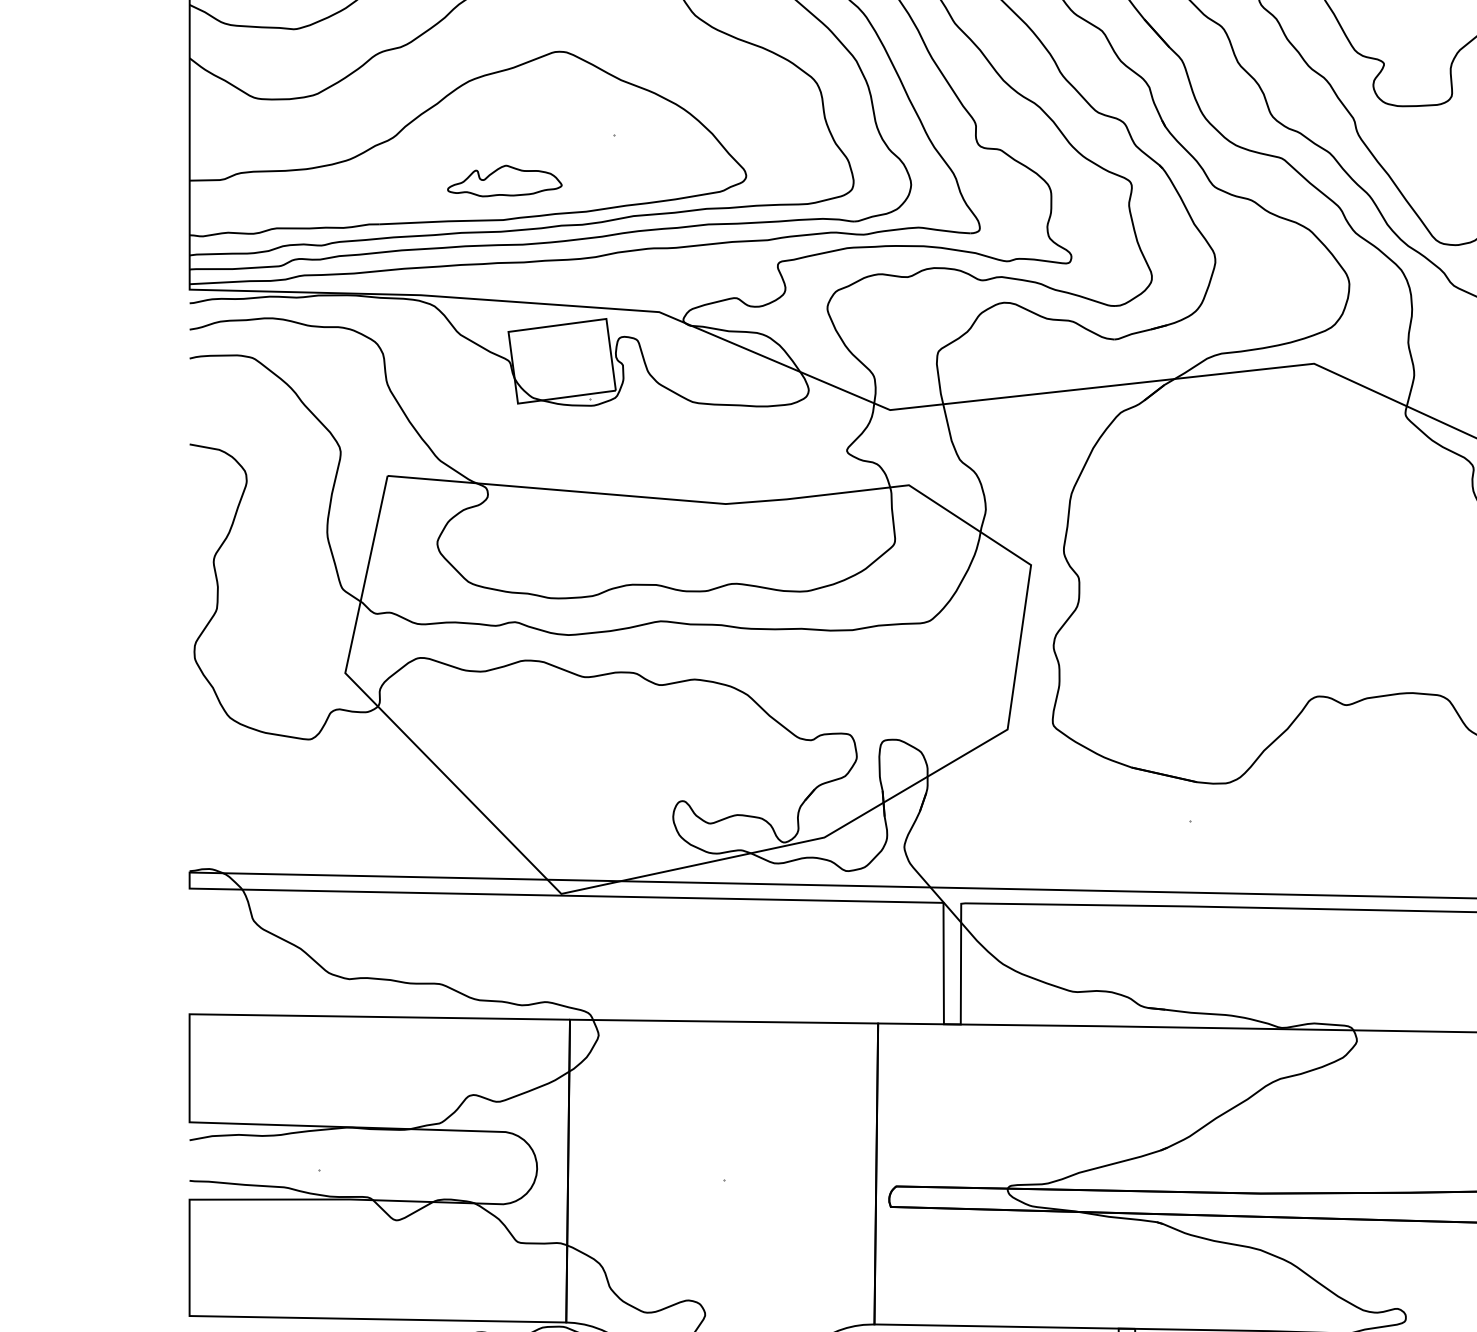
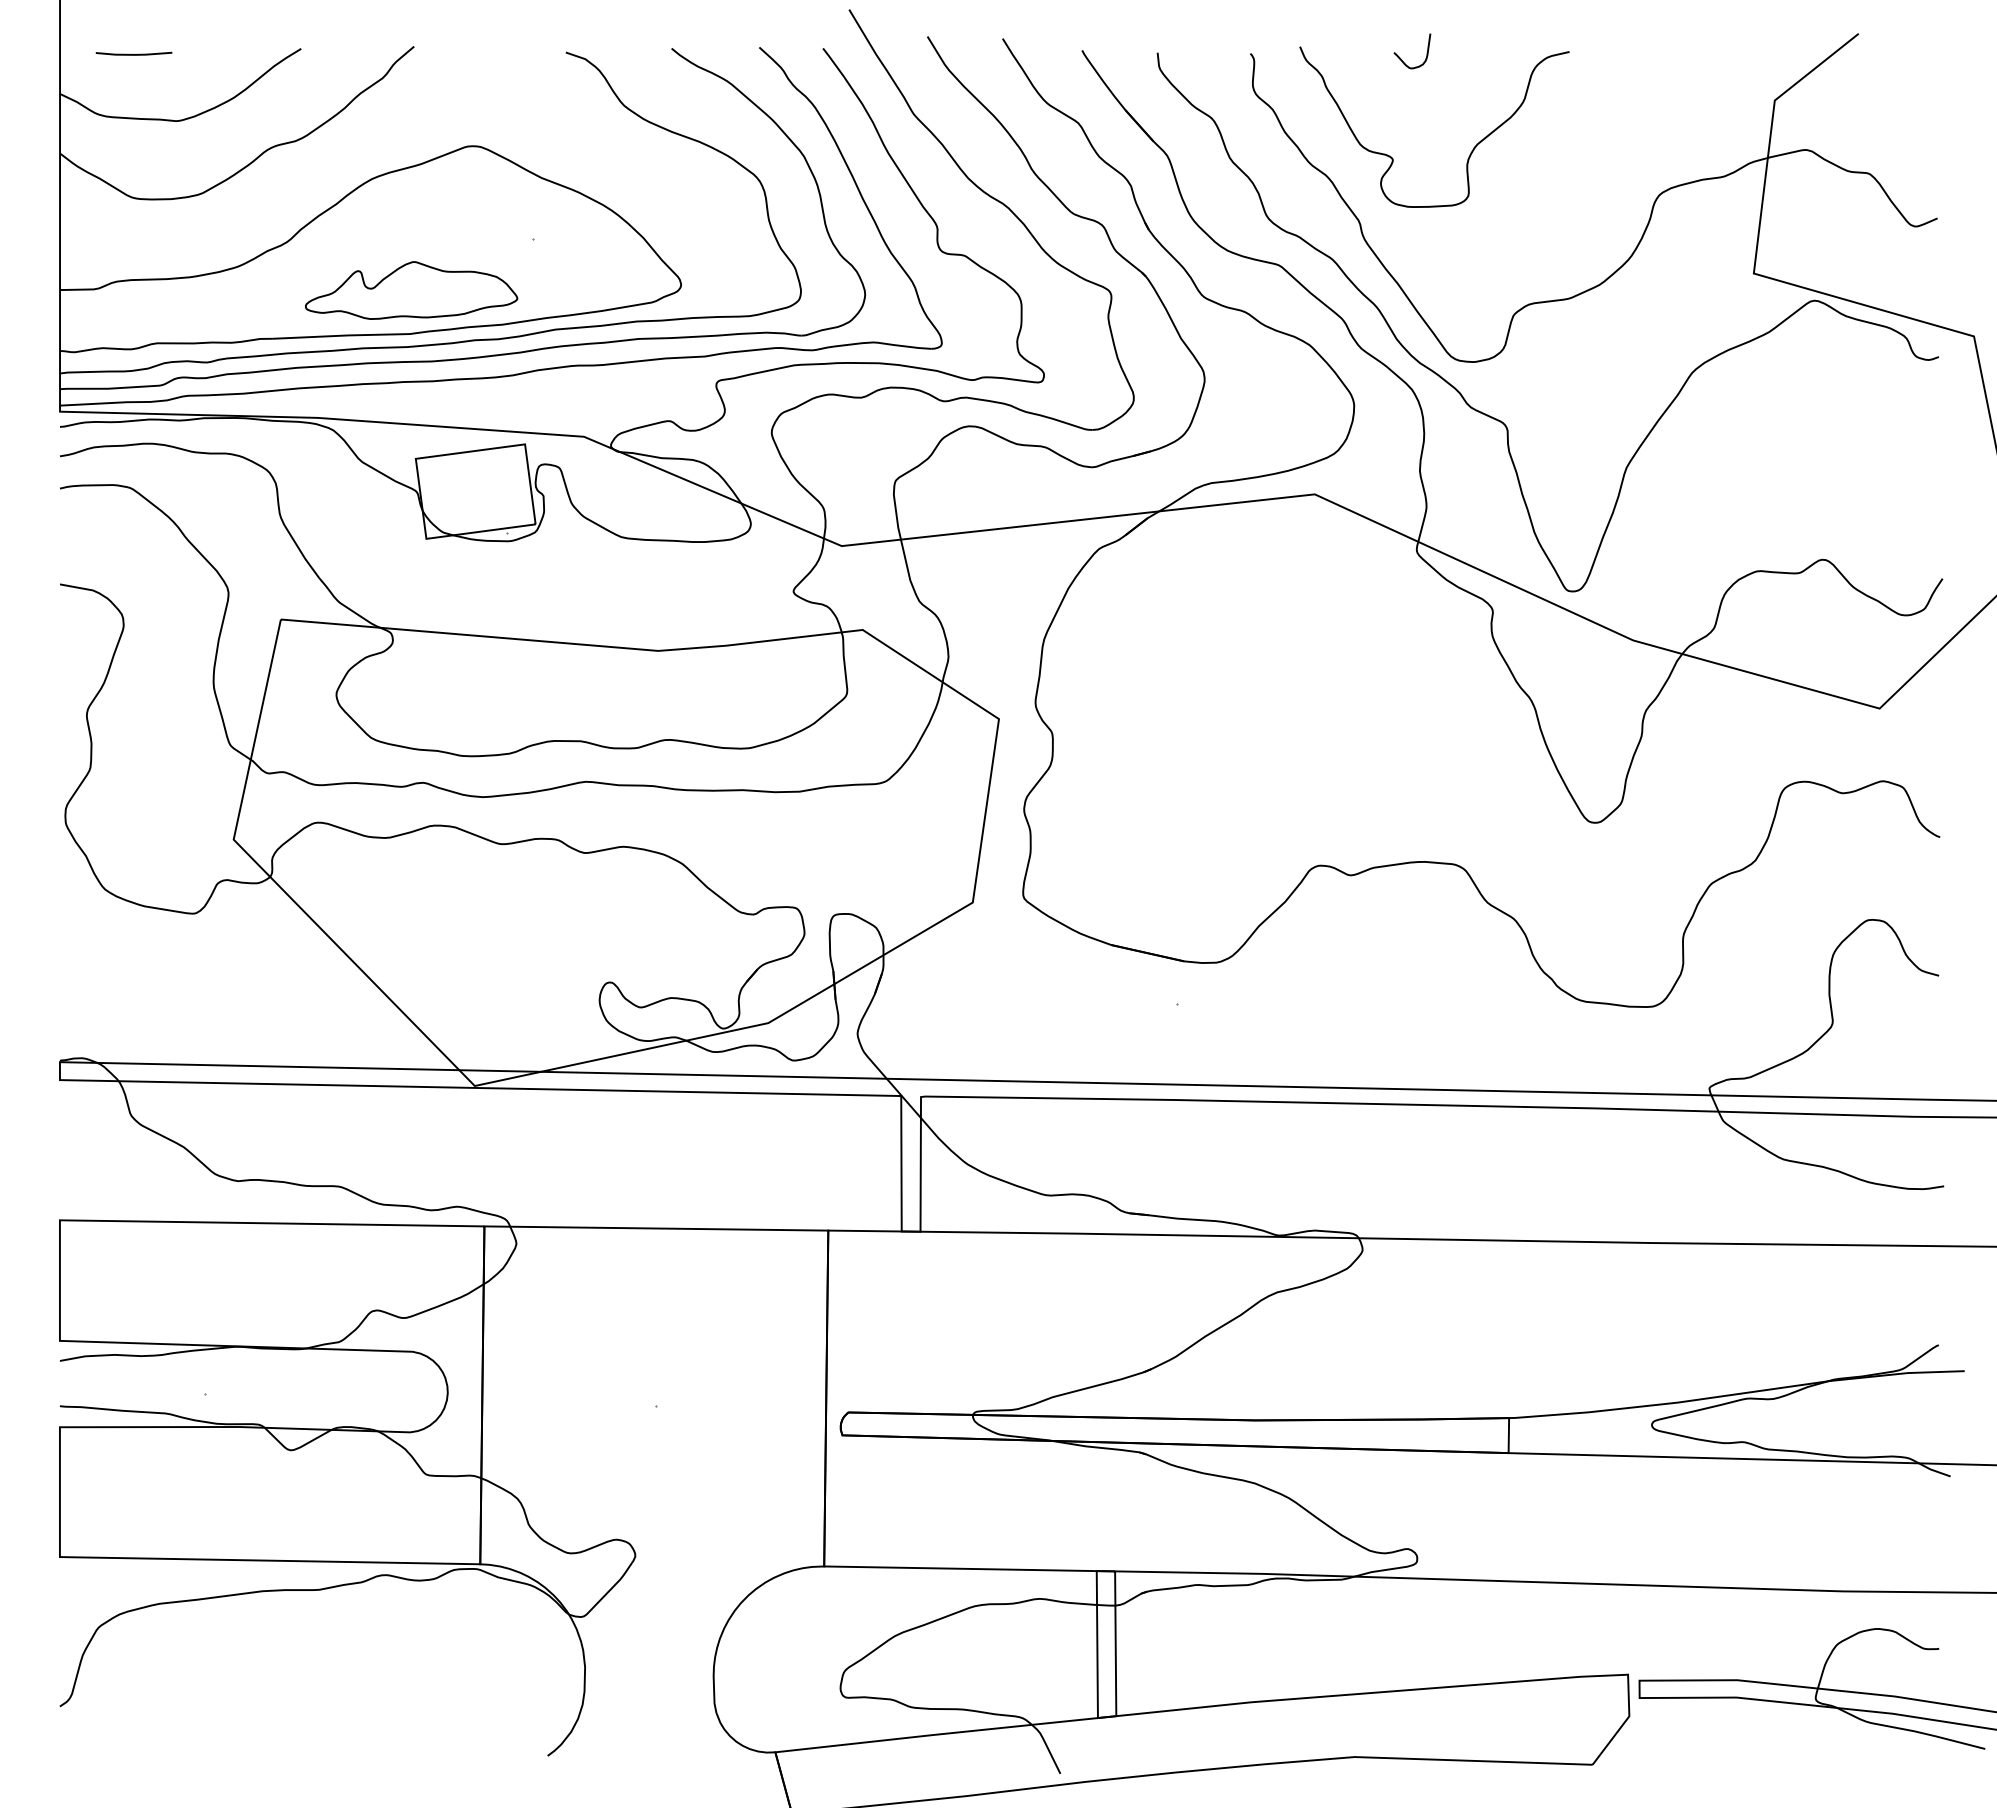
part: (504, 181) -> (411, 290), size x1.67

